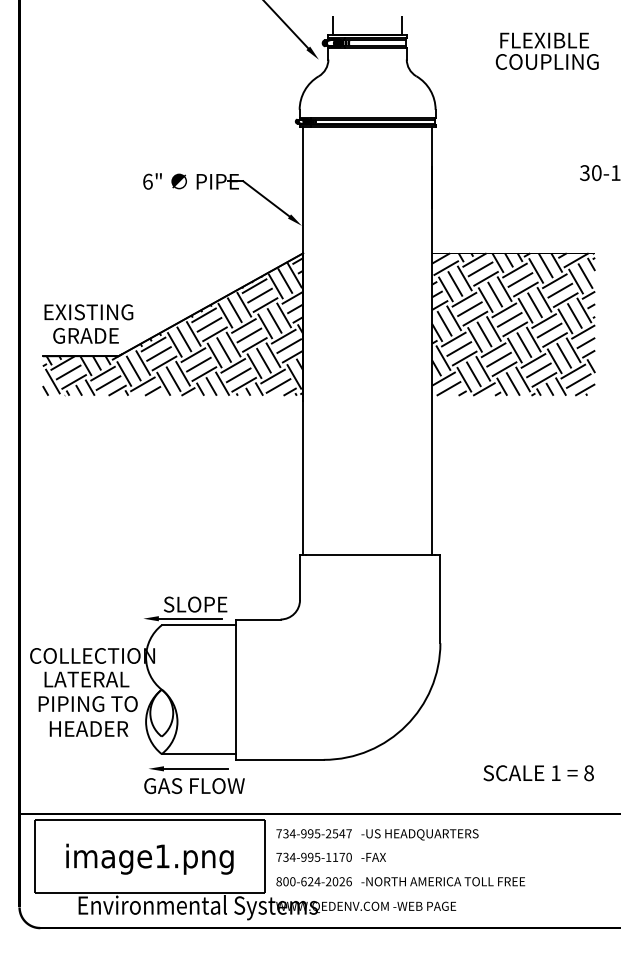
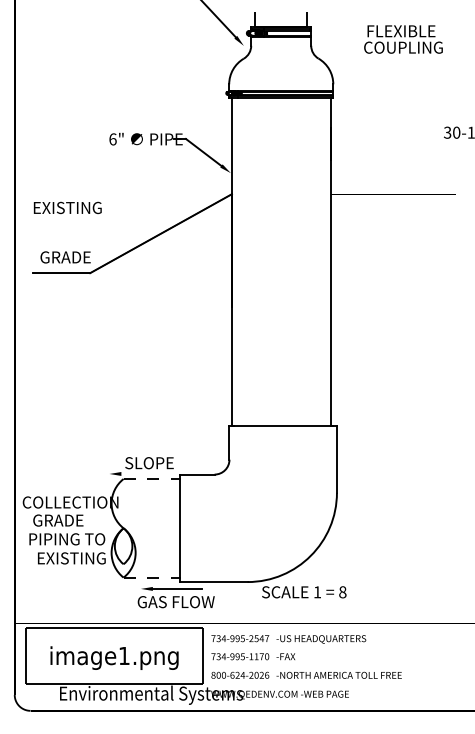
text: (546, 50) -> (402, 38), moved
text: (88, 312) -> (67, 208), moved
hatch: (172, 324) -> (131, 248), removed
hatch: (513, 324) -> (392, 248), removed
line: (190, 618) -> (145, 473), removed
line: (199, 625) -> (152, 479), solid -> dashed
text: (86, 679) -> (65, 520), LATERAL -> GRADE
text: (94, 728) -> (72, 558), HEADER -> EXISTING
line: (199, 754) -> (152, 577), solid -> dashed
text: (538, 773) -> (304, 592), moved
part: (194, 779) -> (176, 597), moved

